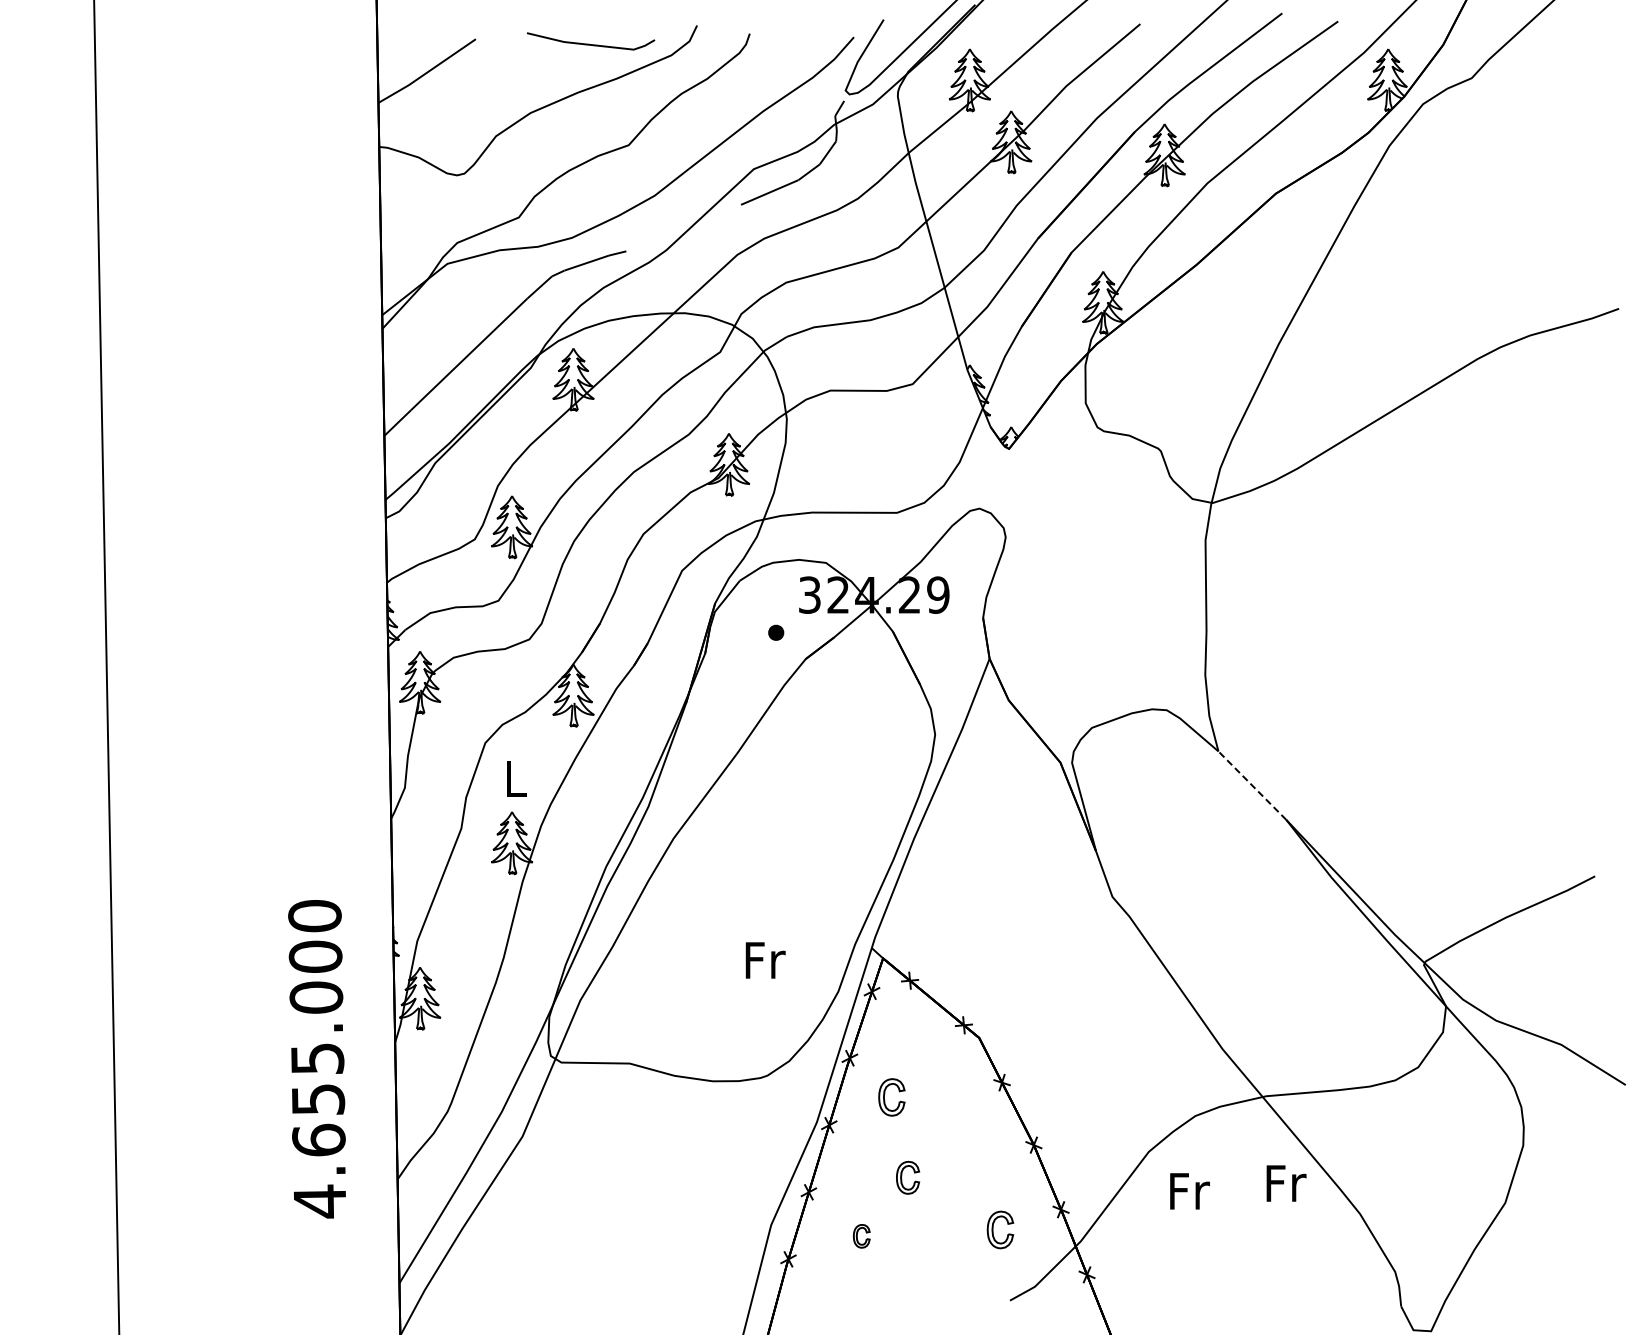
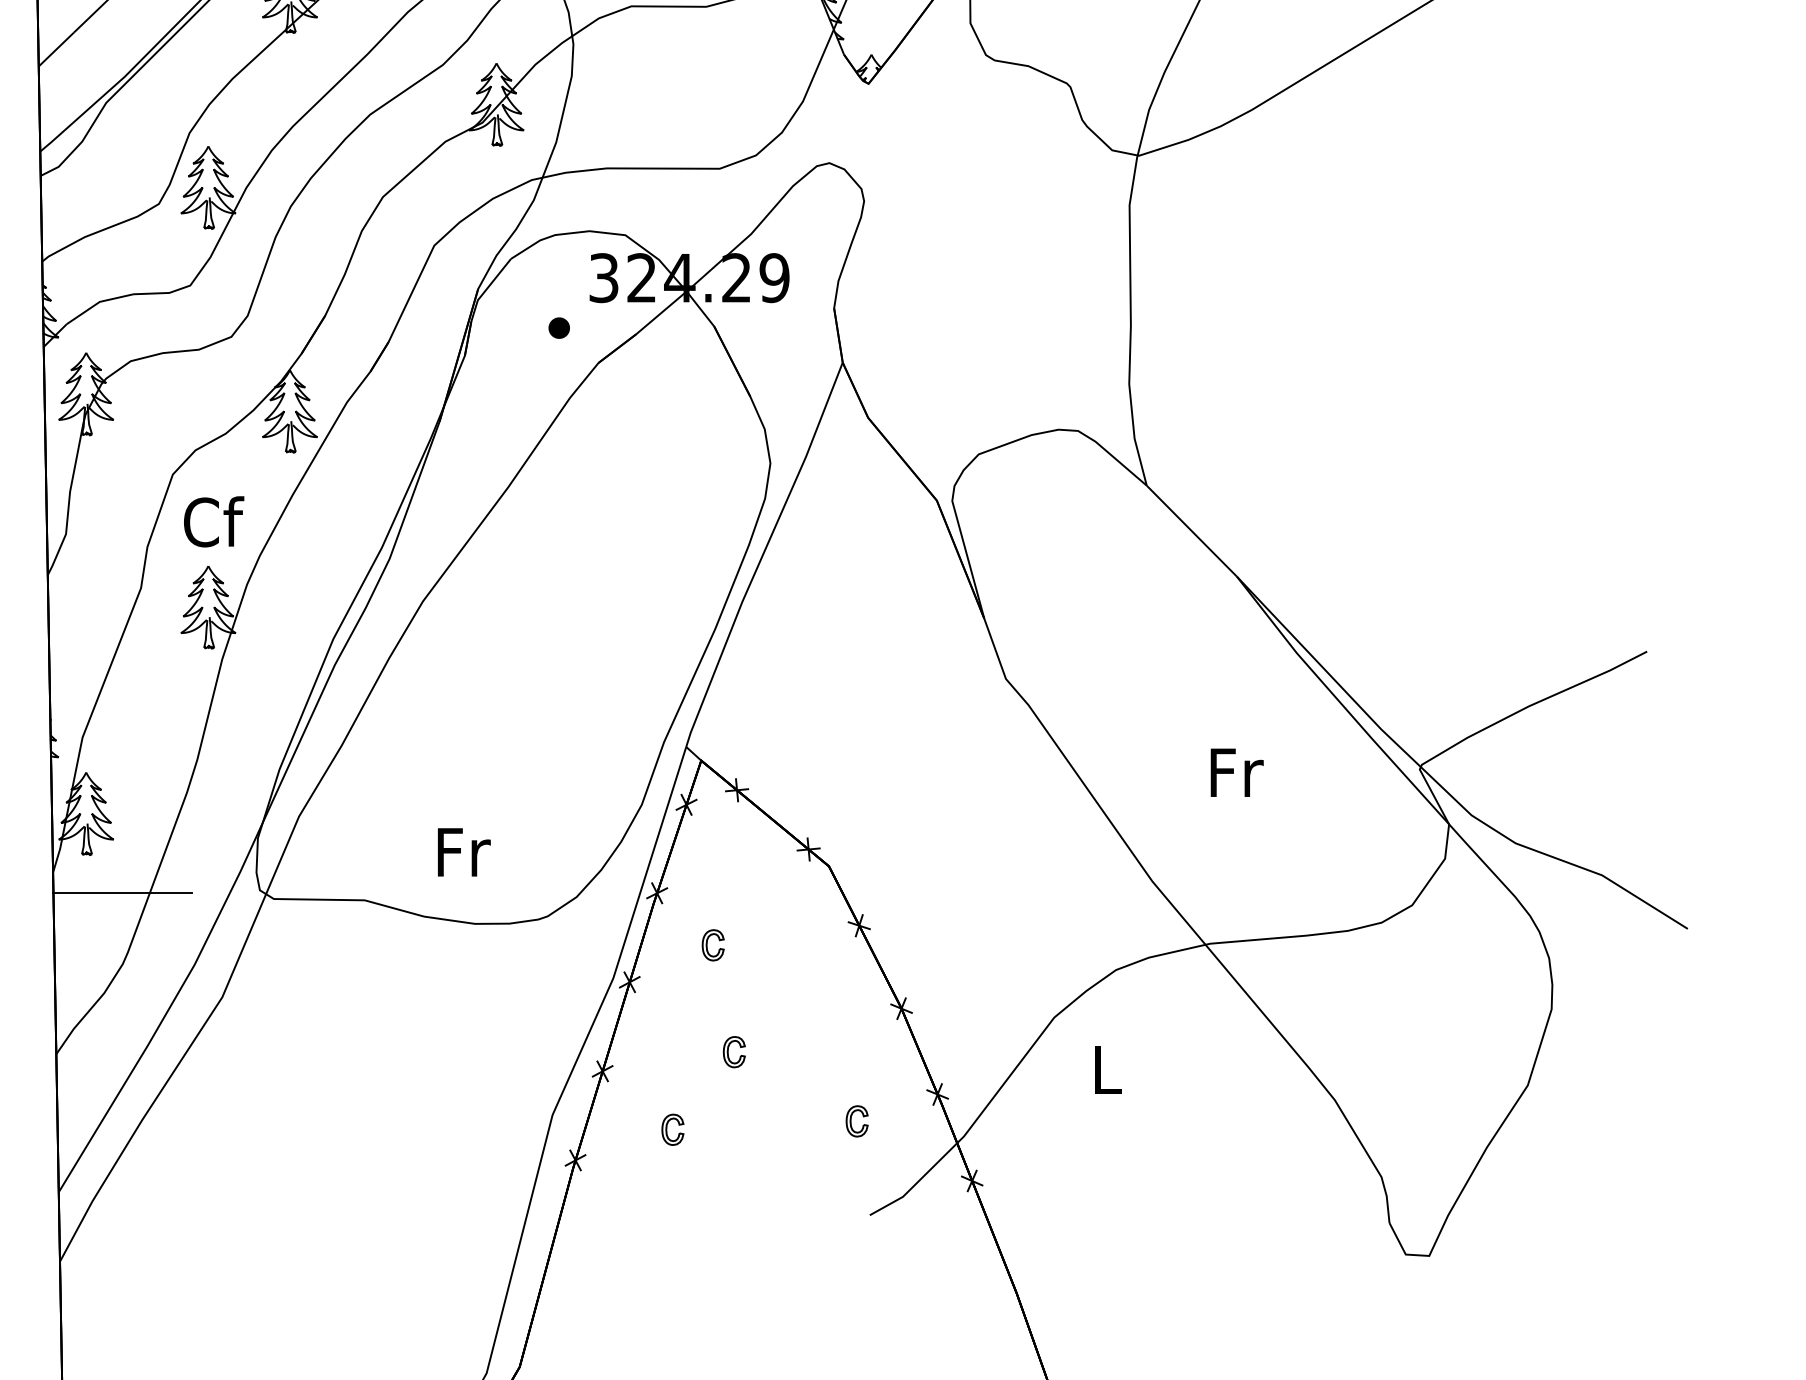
text: (516, 778) -> (214, 521), L -> Cf
line: (1252, 785) -> (1191, 530), dashed -> solid
text: (765, 960) -> (464, 852), moved
line: (447, 1058) -> (122, 893), added
part: (892, 1097) -> (713, 945), size x0.62
part: (907, 1177) -> (733, 1051), size x0.71
text: (1286, 1183) -> (1237, 772), moved
text: (1189, 1191) -> (1108, 1070), Fr -> L
part: (1000, 1229) -> (857, 1120), size x0.62

